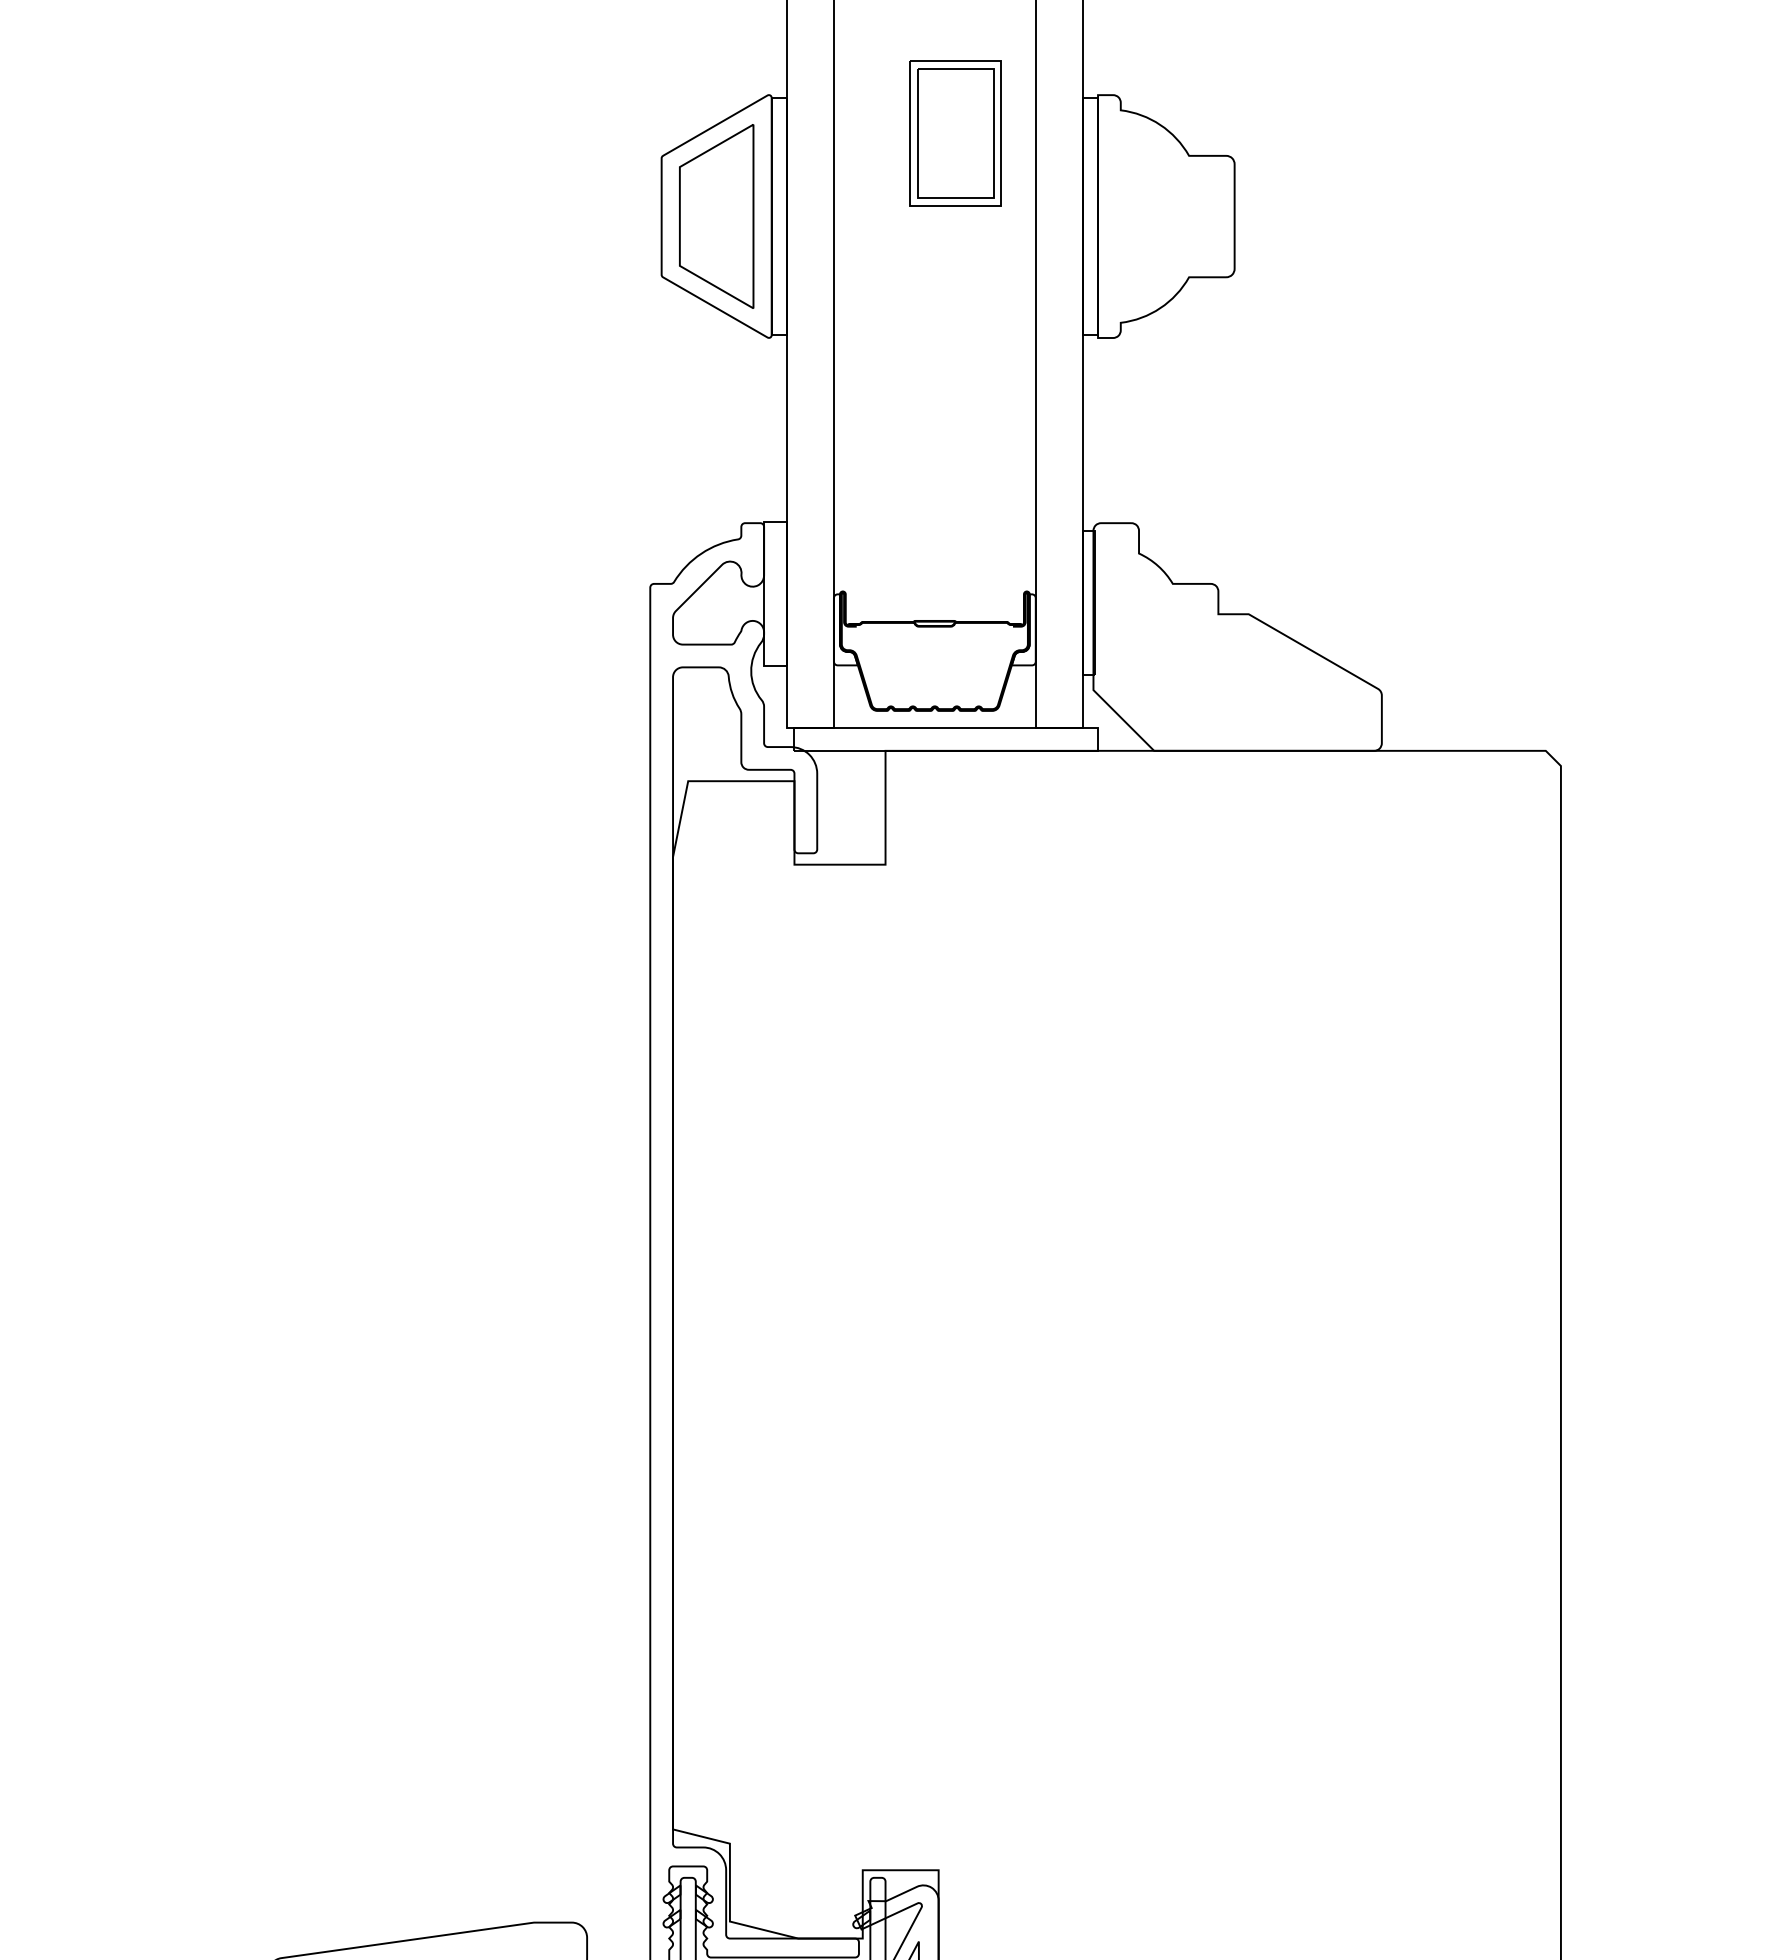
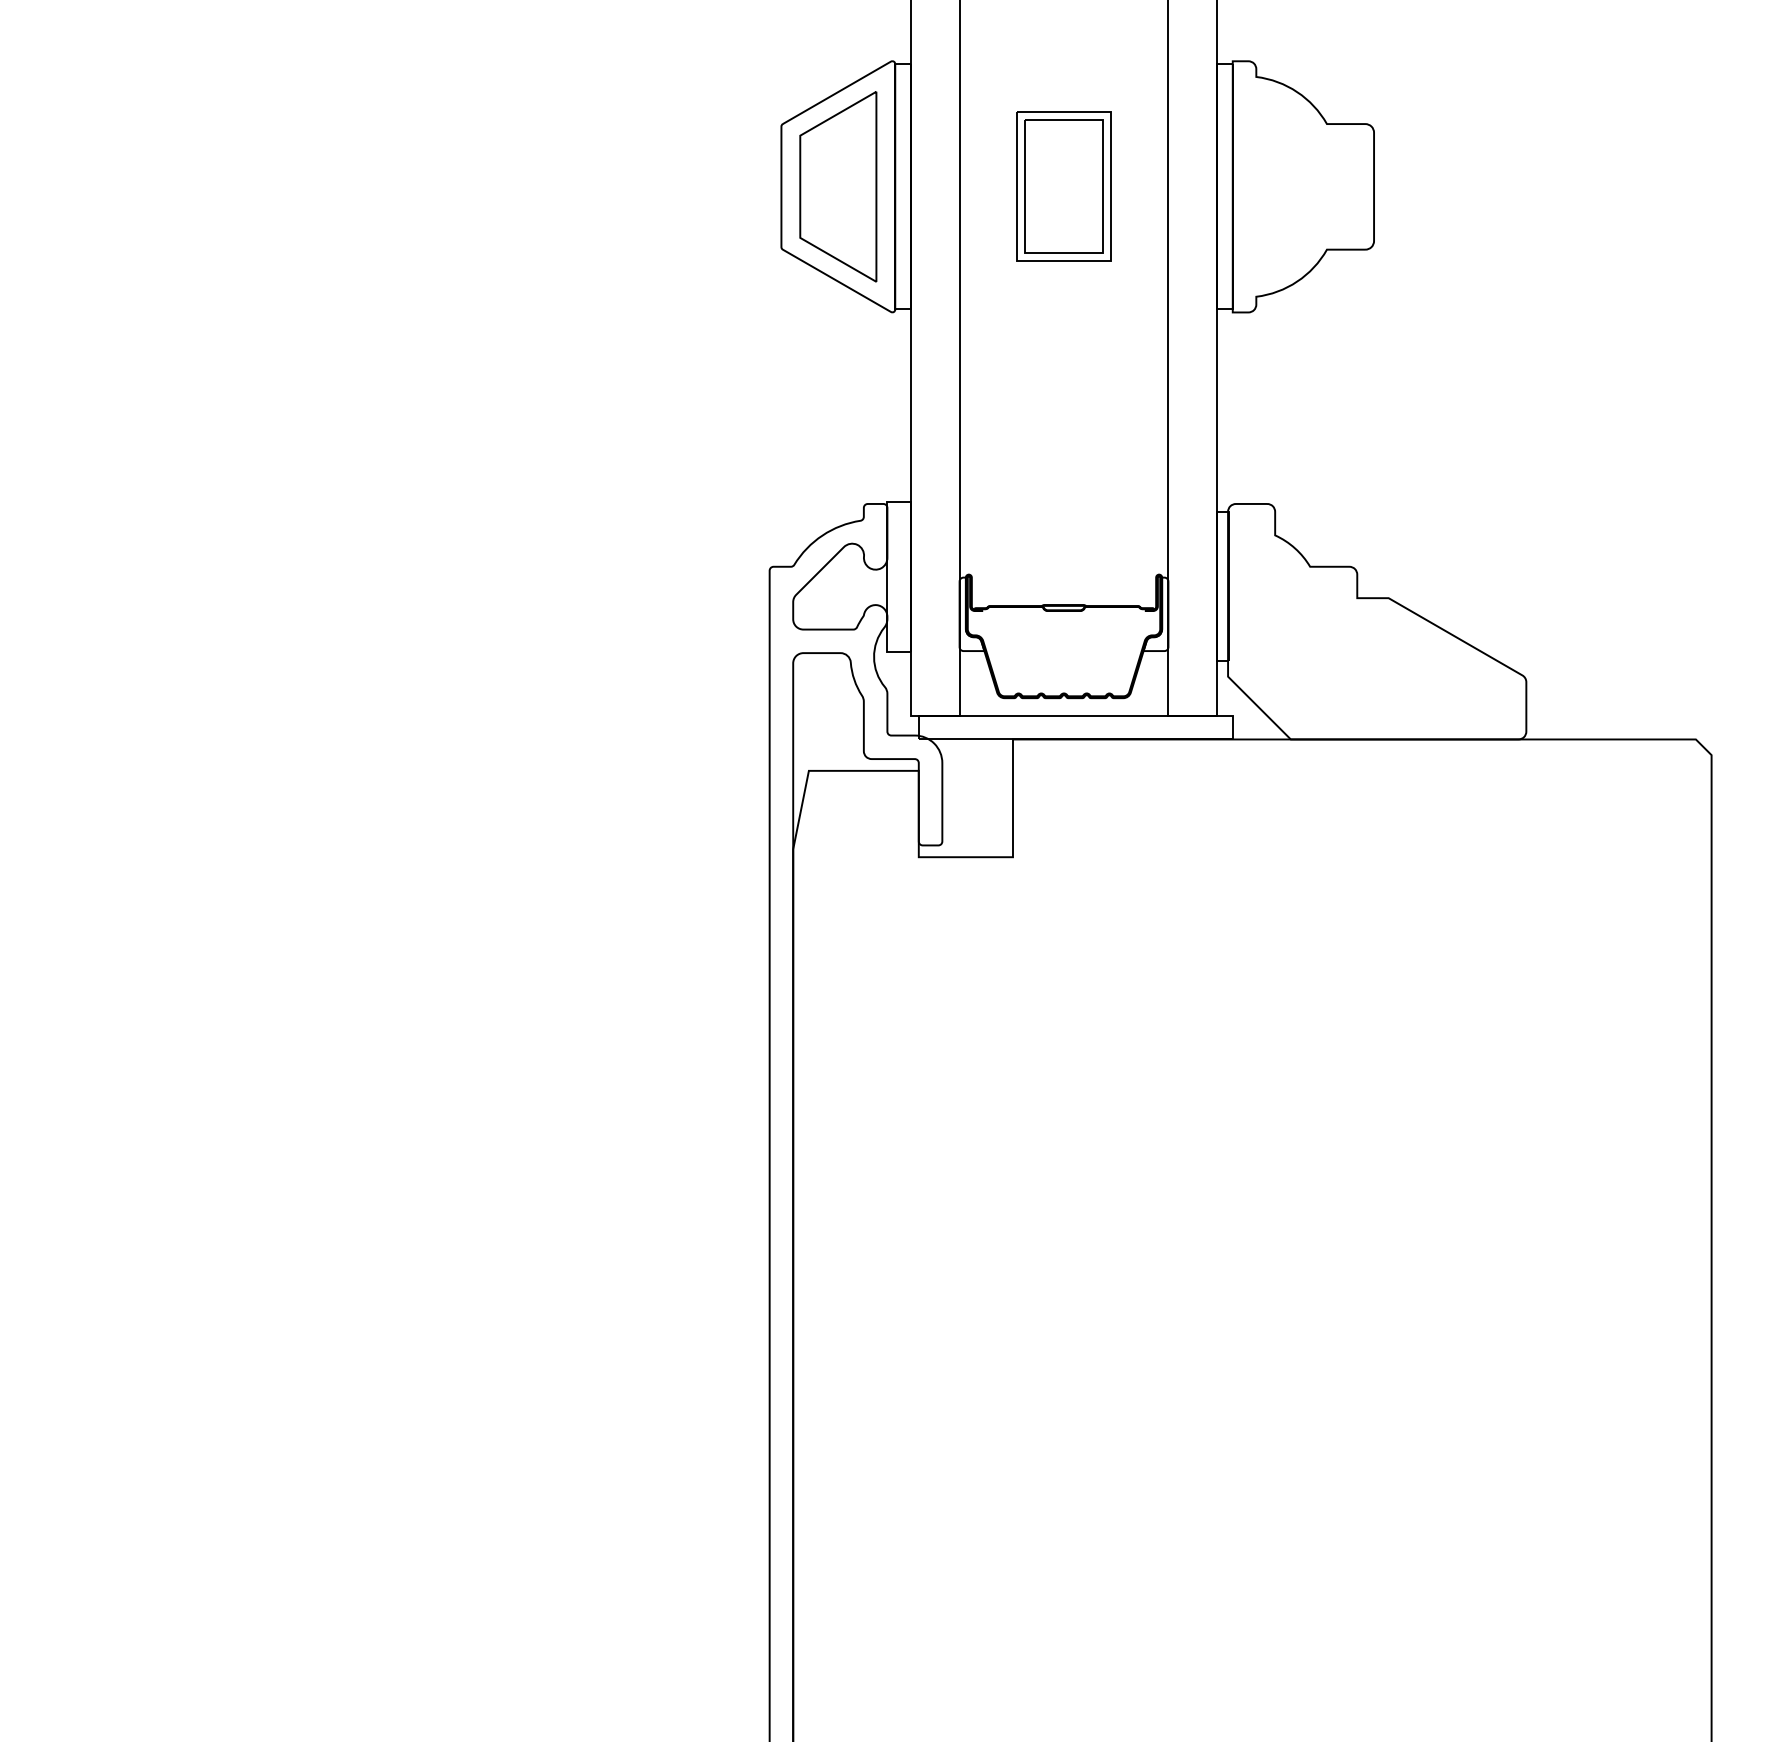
part: (955, 133) -> (1063, 186), moved

